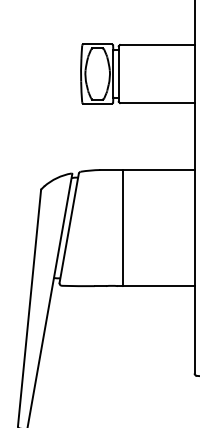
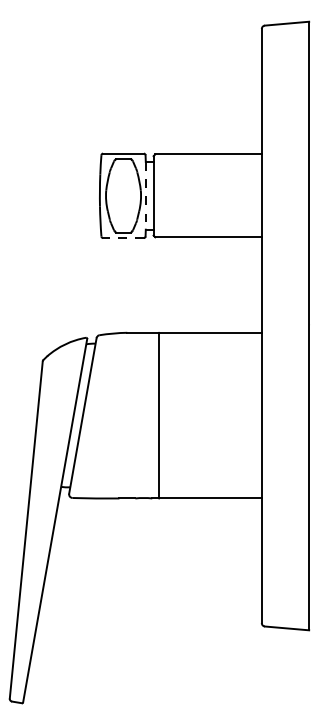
line: (113, 73) -> (145, 195), solid -> dashed
line: (97, 103) -> (123, 238), solid -> dashed

